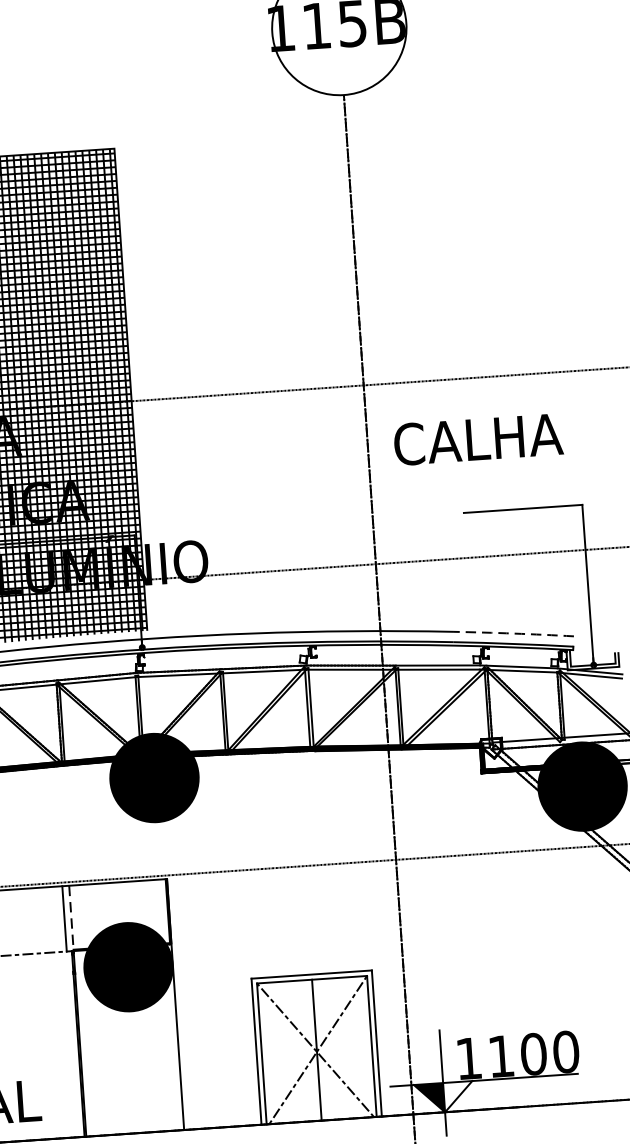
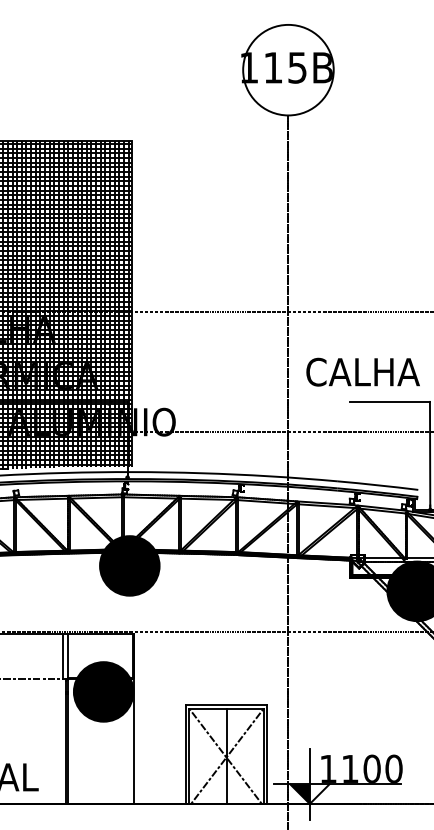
text: (477, 438) -> (362, 371), moved
arc: (514, 633) -> (378, 485), dashed -> solid
line: (71, 918) -> (67, 656), dashed -> solid

